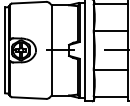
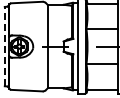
line: (4, 50) -> (4, 46), solid -> dashed

